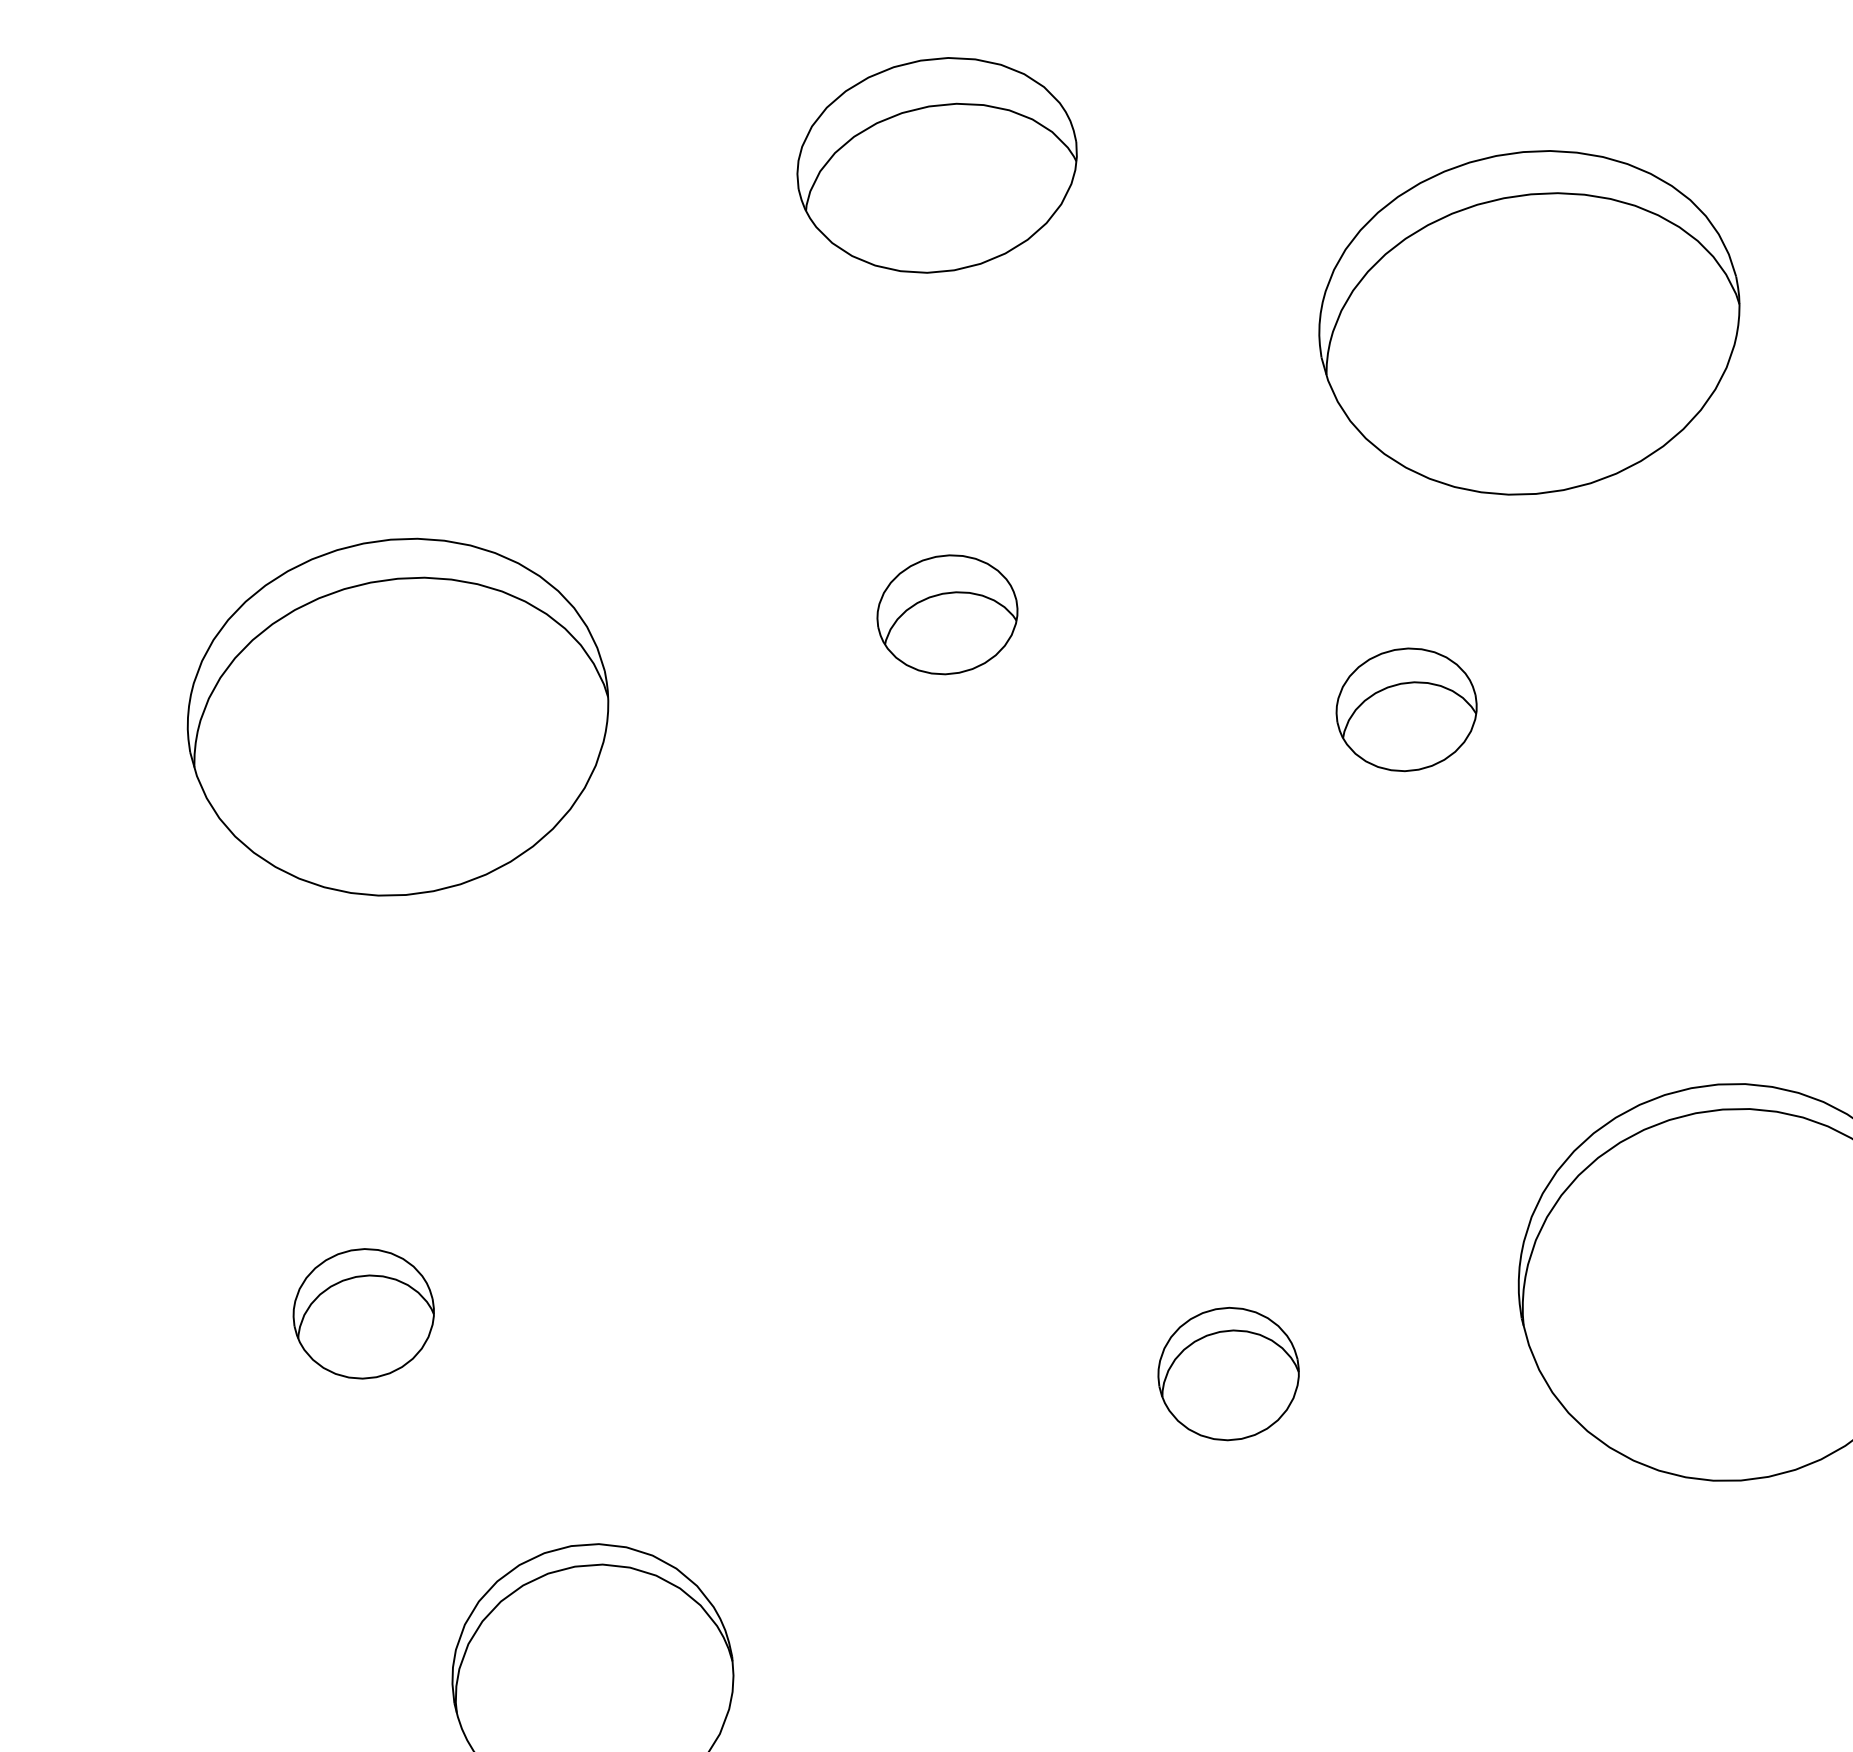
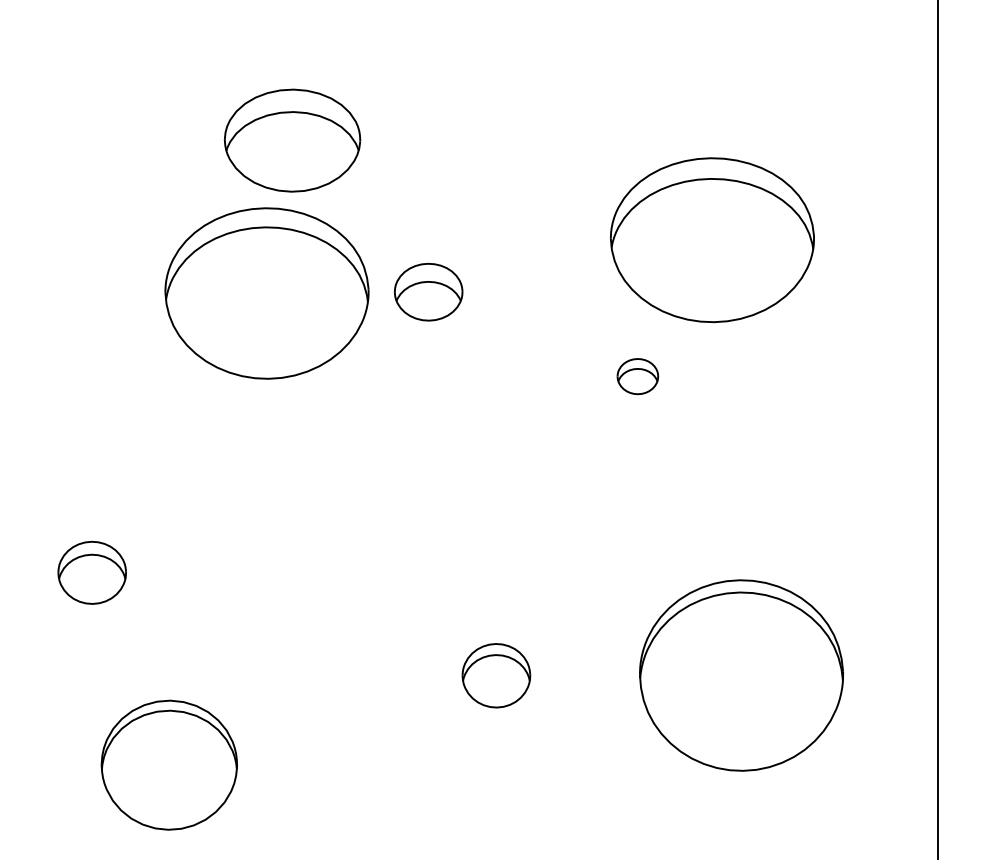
part: (937, 165) -> (292, 140), moved
part: (1528, 323) -> (711, 240), moved
part: (1405, 709) -> (637, 376), size x0.6
part: (397, 717) -> (266, 293), moved

